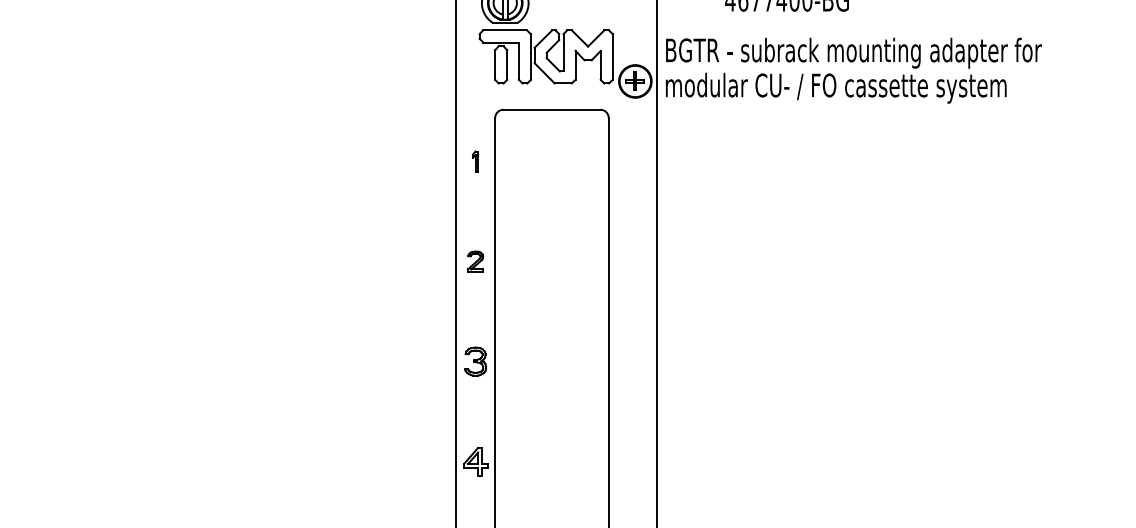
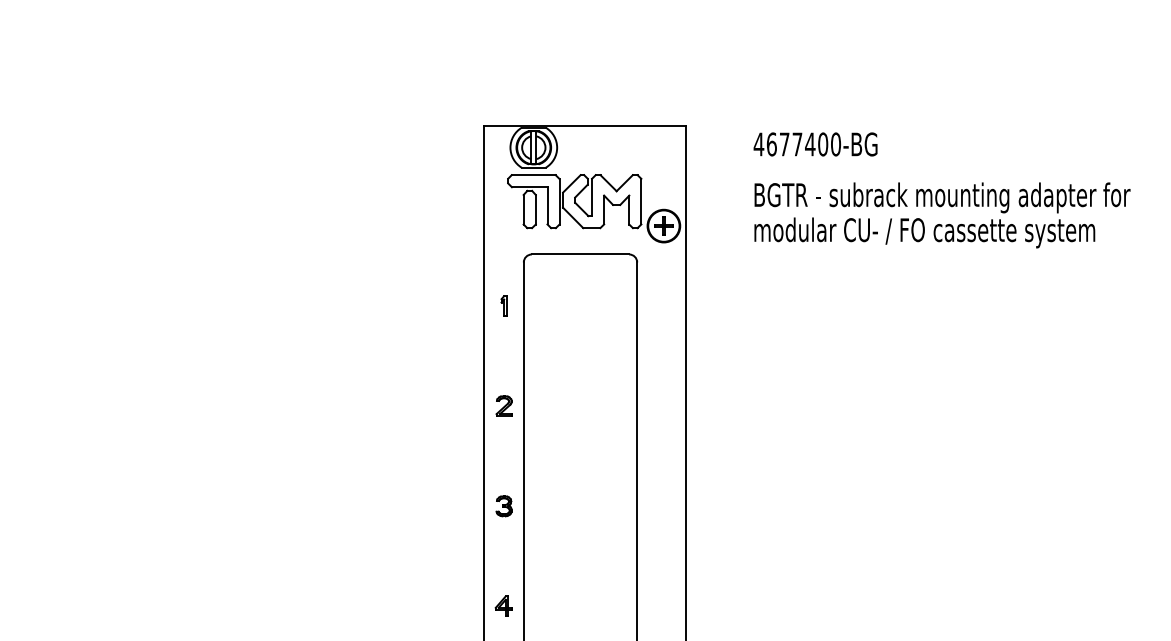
text: (853, 70) -> (942, 215), moved
part: (474, 361) -> (503, 506), size x0.71
part: (474, 460) -> (503, 605), size x0.71

